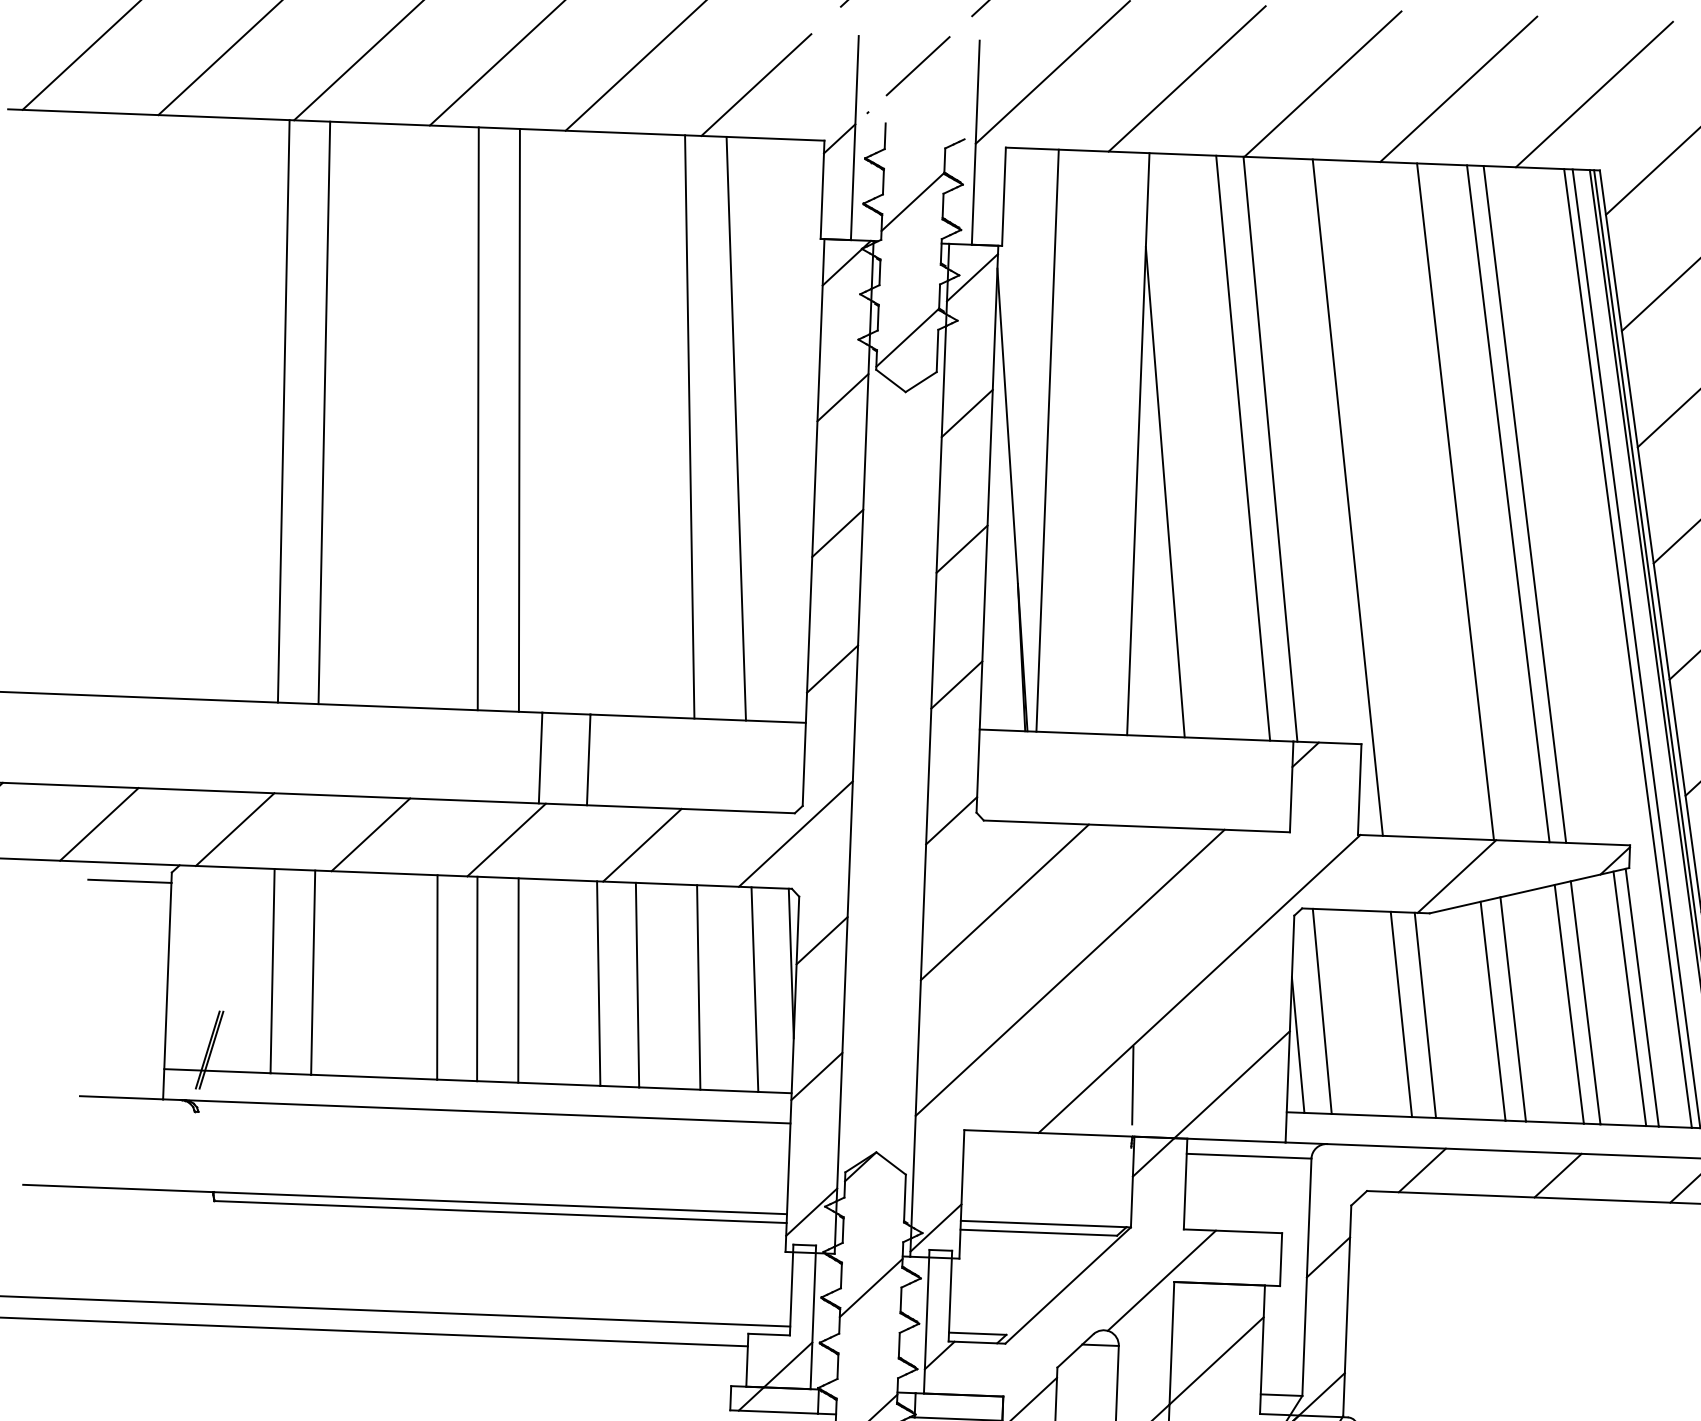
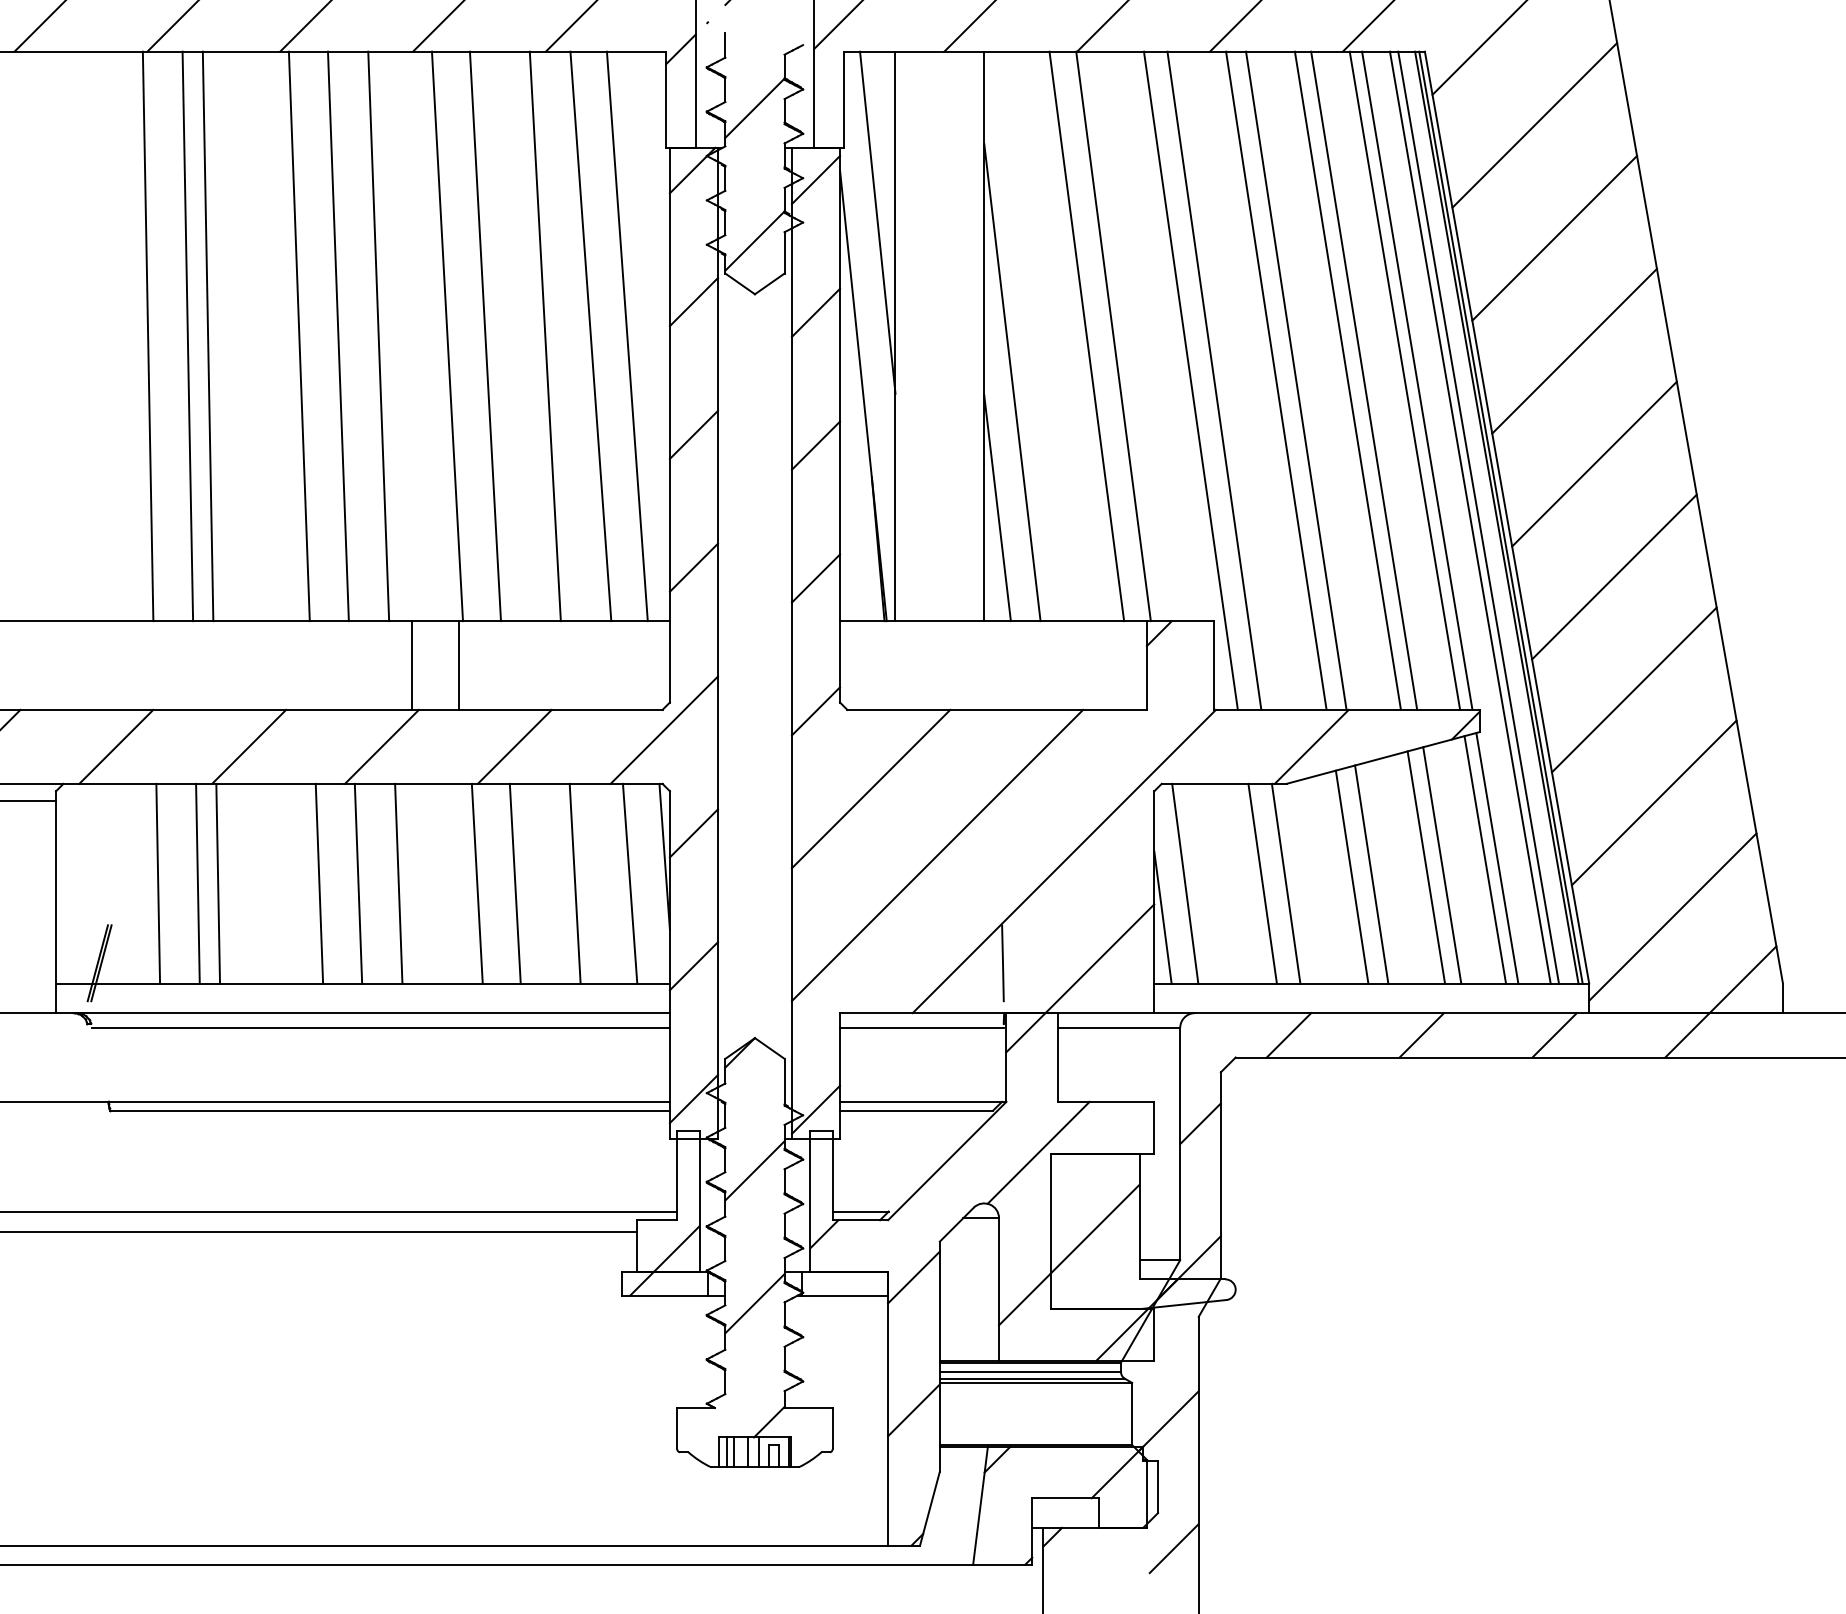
line: (1033, 323) -> (877, 222), added
line: (344, 413) -> (207, 336), added
line: (437, 417) -> (298, 336), added
line: (589, 423) -> (447, 336), added
line: (627, 424) -> (484, 336), added
line: (772, 430) -> (626, 336), added
line: (1371, 498) -> (1214, 380), added
line: (1435, 500) -> (1276, 380), added
line: (1566, 505) -> (1404, 380), added
line: (1579, 506) -> (1417, 380), added
line: (1145, 620) -> (997, 508), added
line: (334, 973) -> (218, 883), added
line: (494, 1126) -> (380, 1027), added
line: (1047, 1148) -> (921, 1027), added

